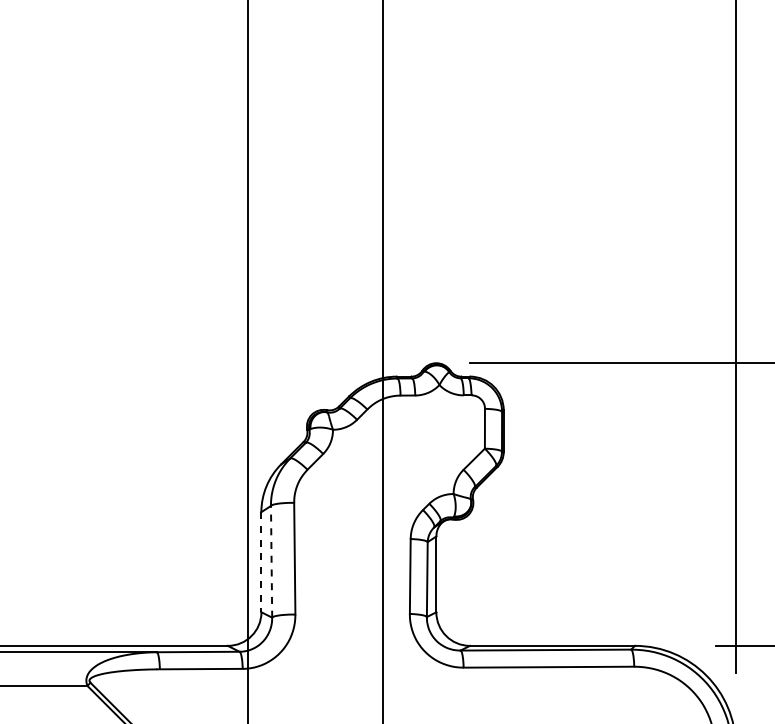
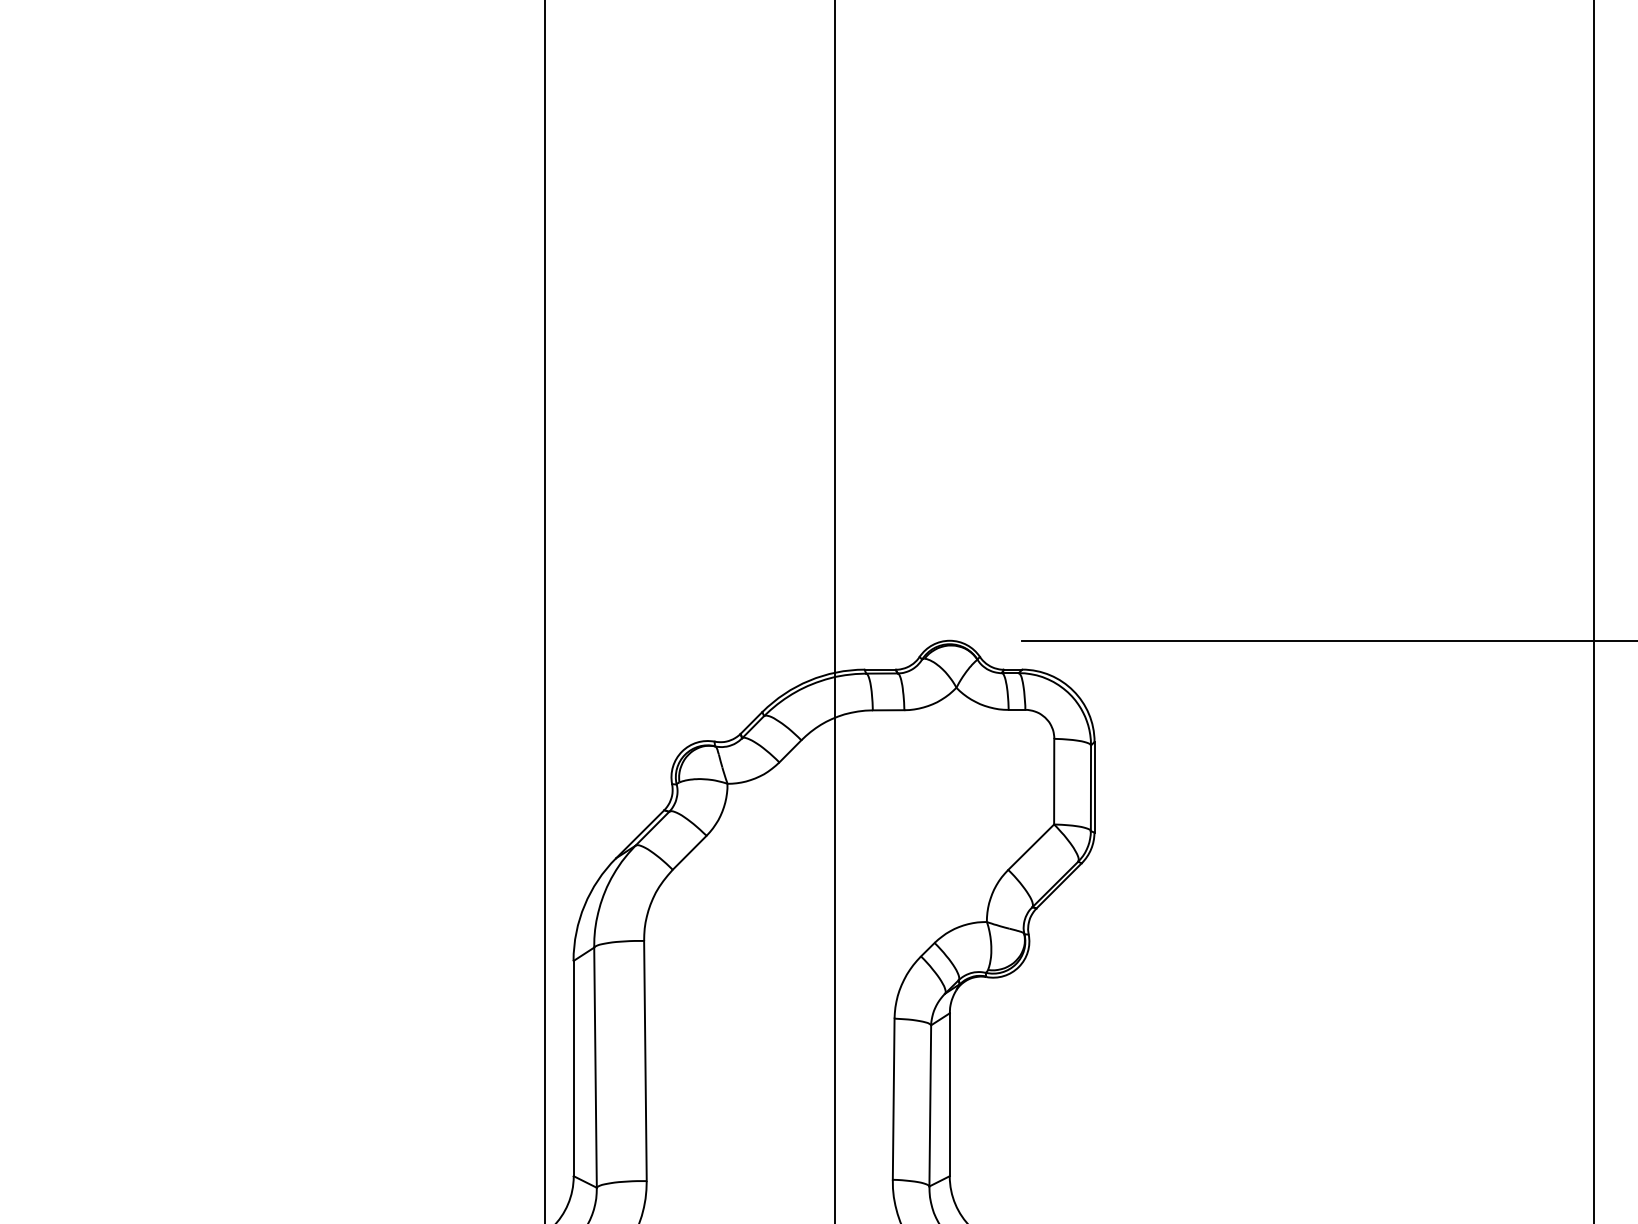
line: (271, 561) -> (595, 1067), dashed -> solid
line: (261, 562) -> (573, 1069), dashed -> solid

